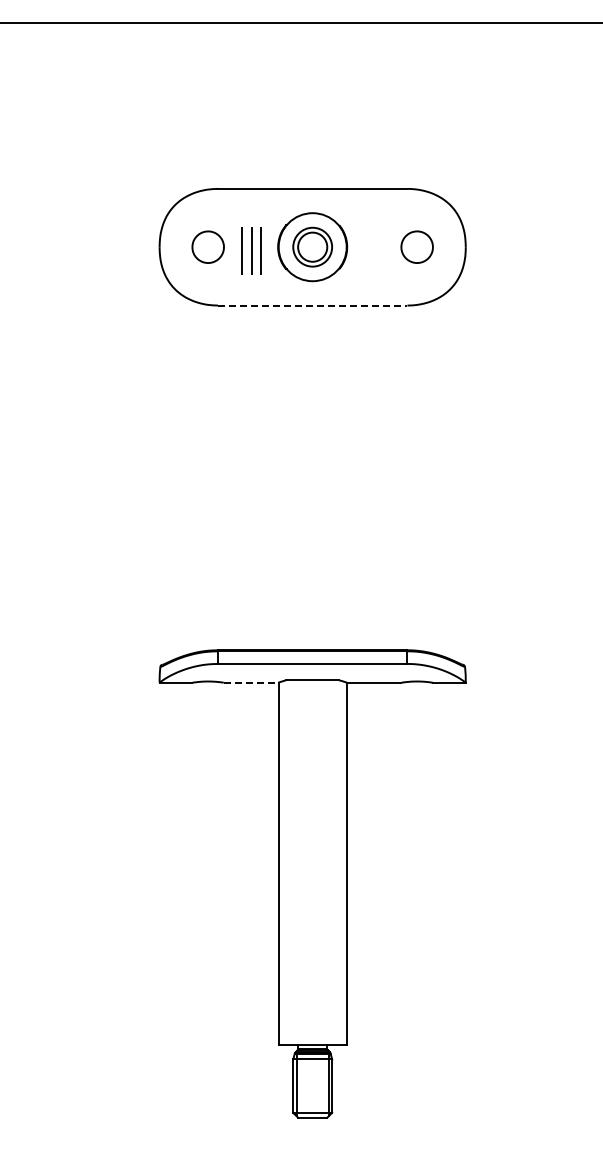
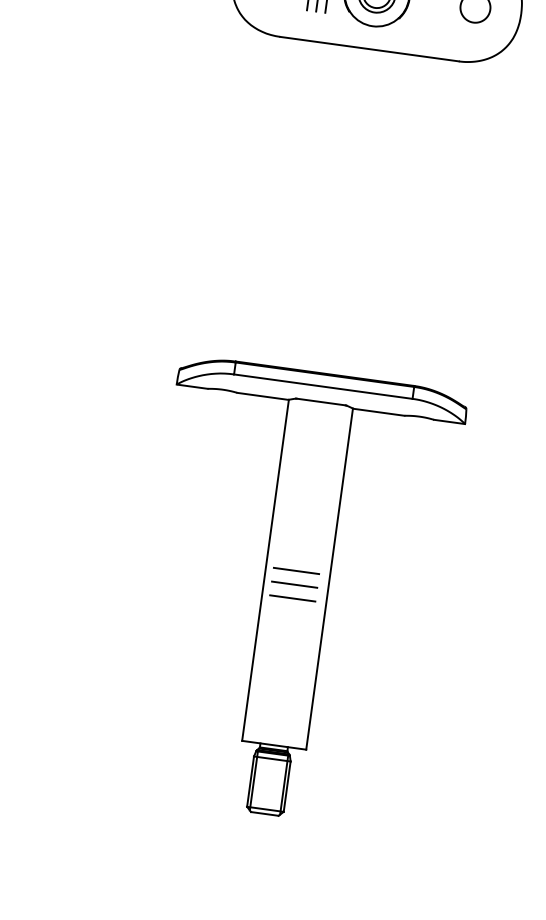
line: (312, 305) -> (369, 49), dashed -> solid
line: (251, 682) -> (263, 396), dashed -> solid
line: (311, 859) -> (296, 570), added
line: (311, 874) -> (295, 584), added
line: (311, 889) -> (293, 598), added

